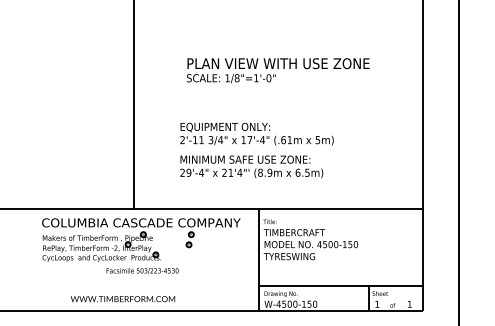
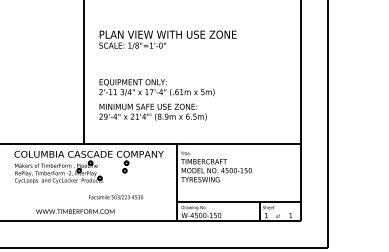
text: (277, 70) -> (167, 39), moved
text: (256, 149) -> (156, 99), moved
text: (143, 271) -> (116, 197), moved

